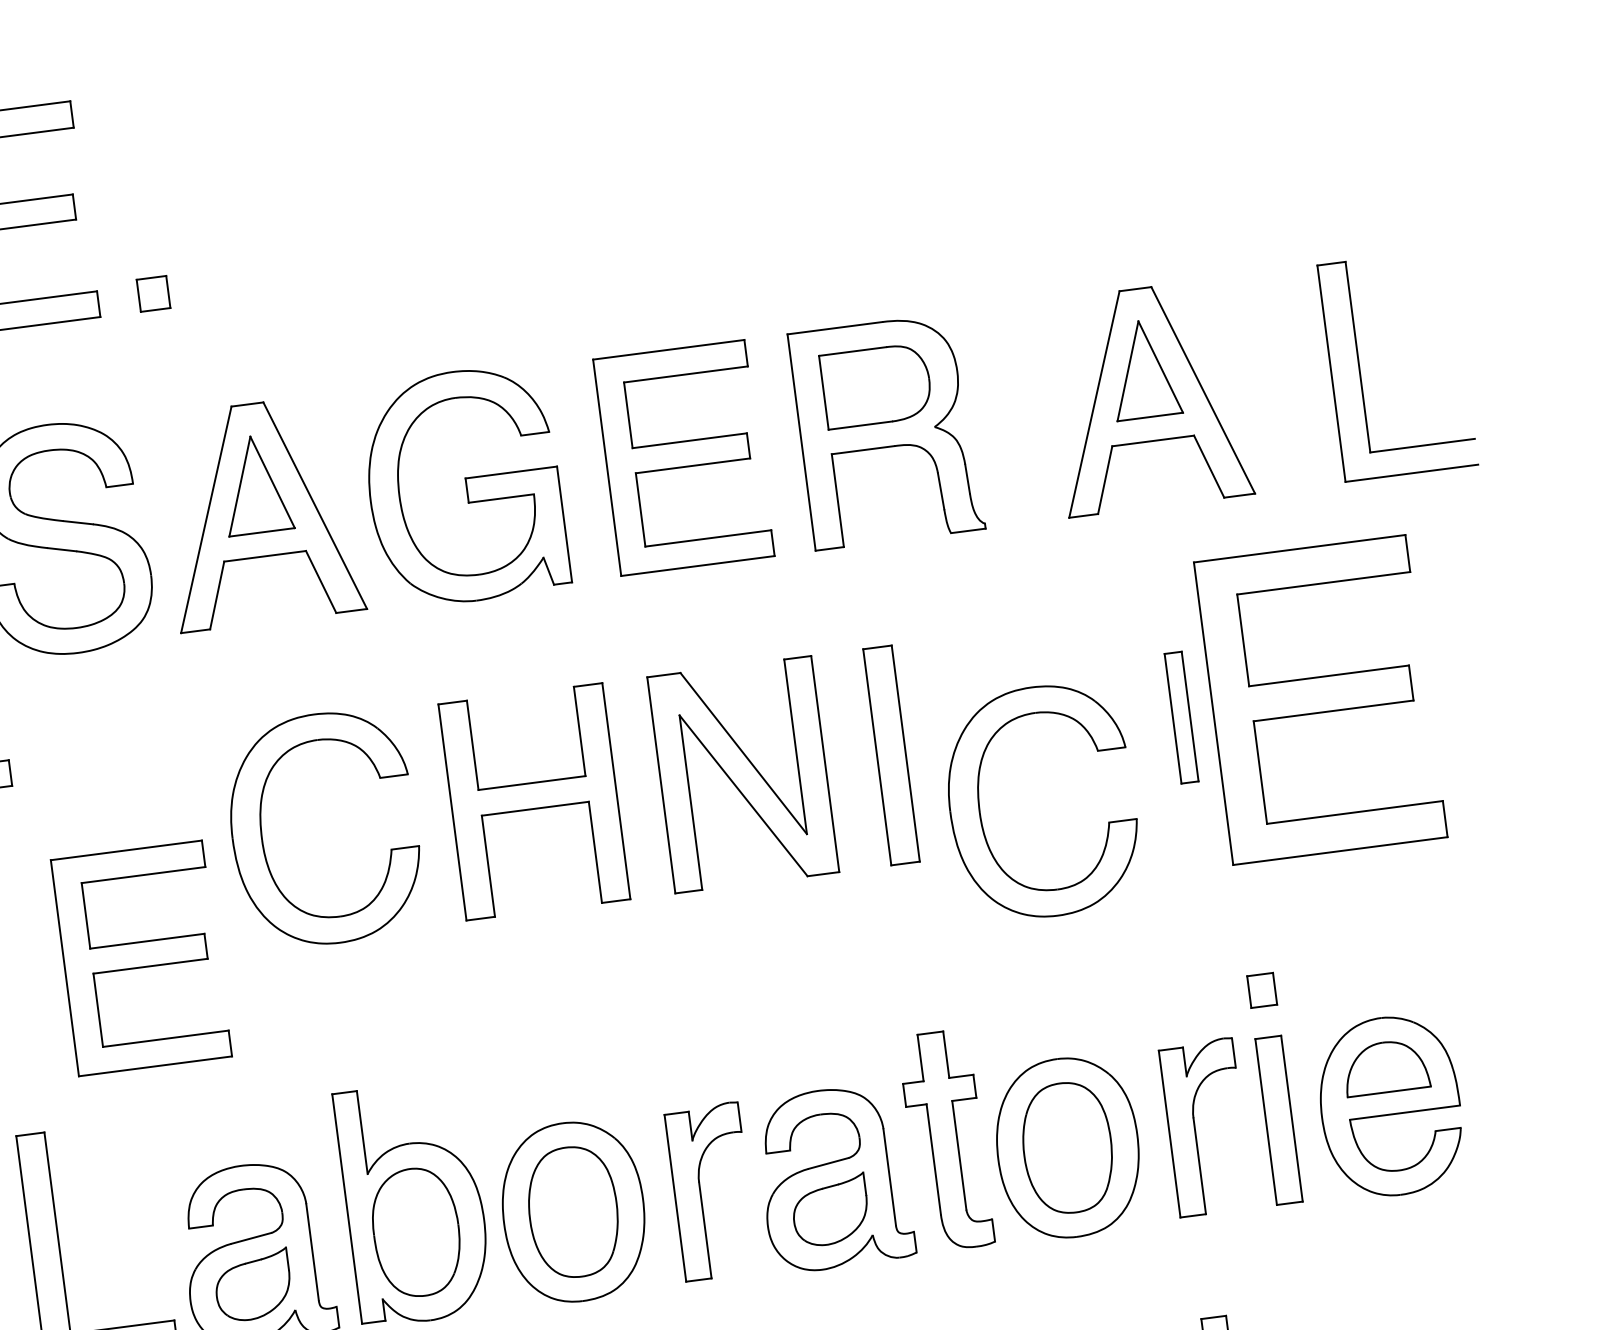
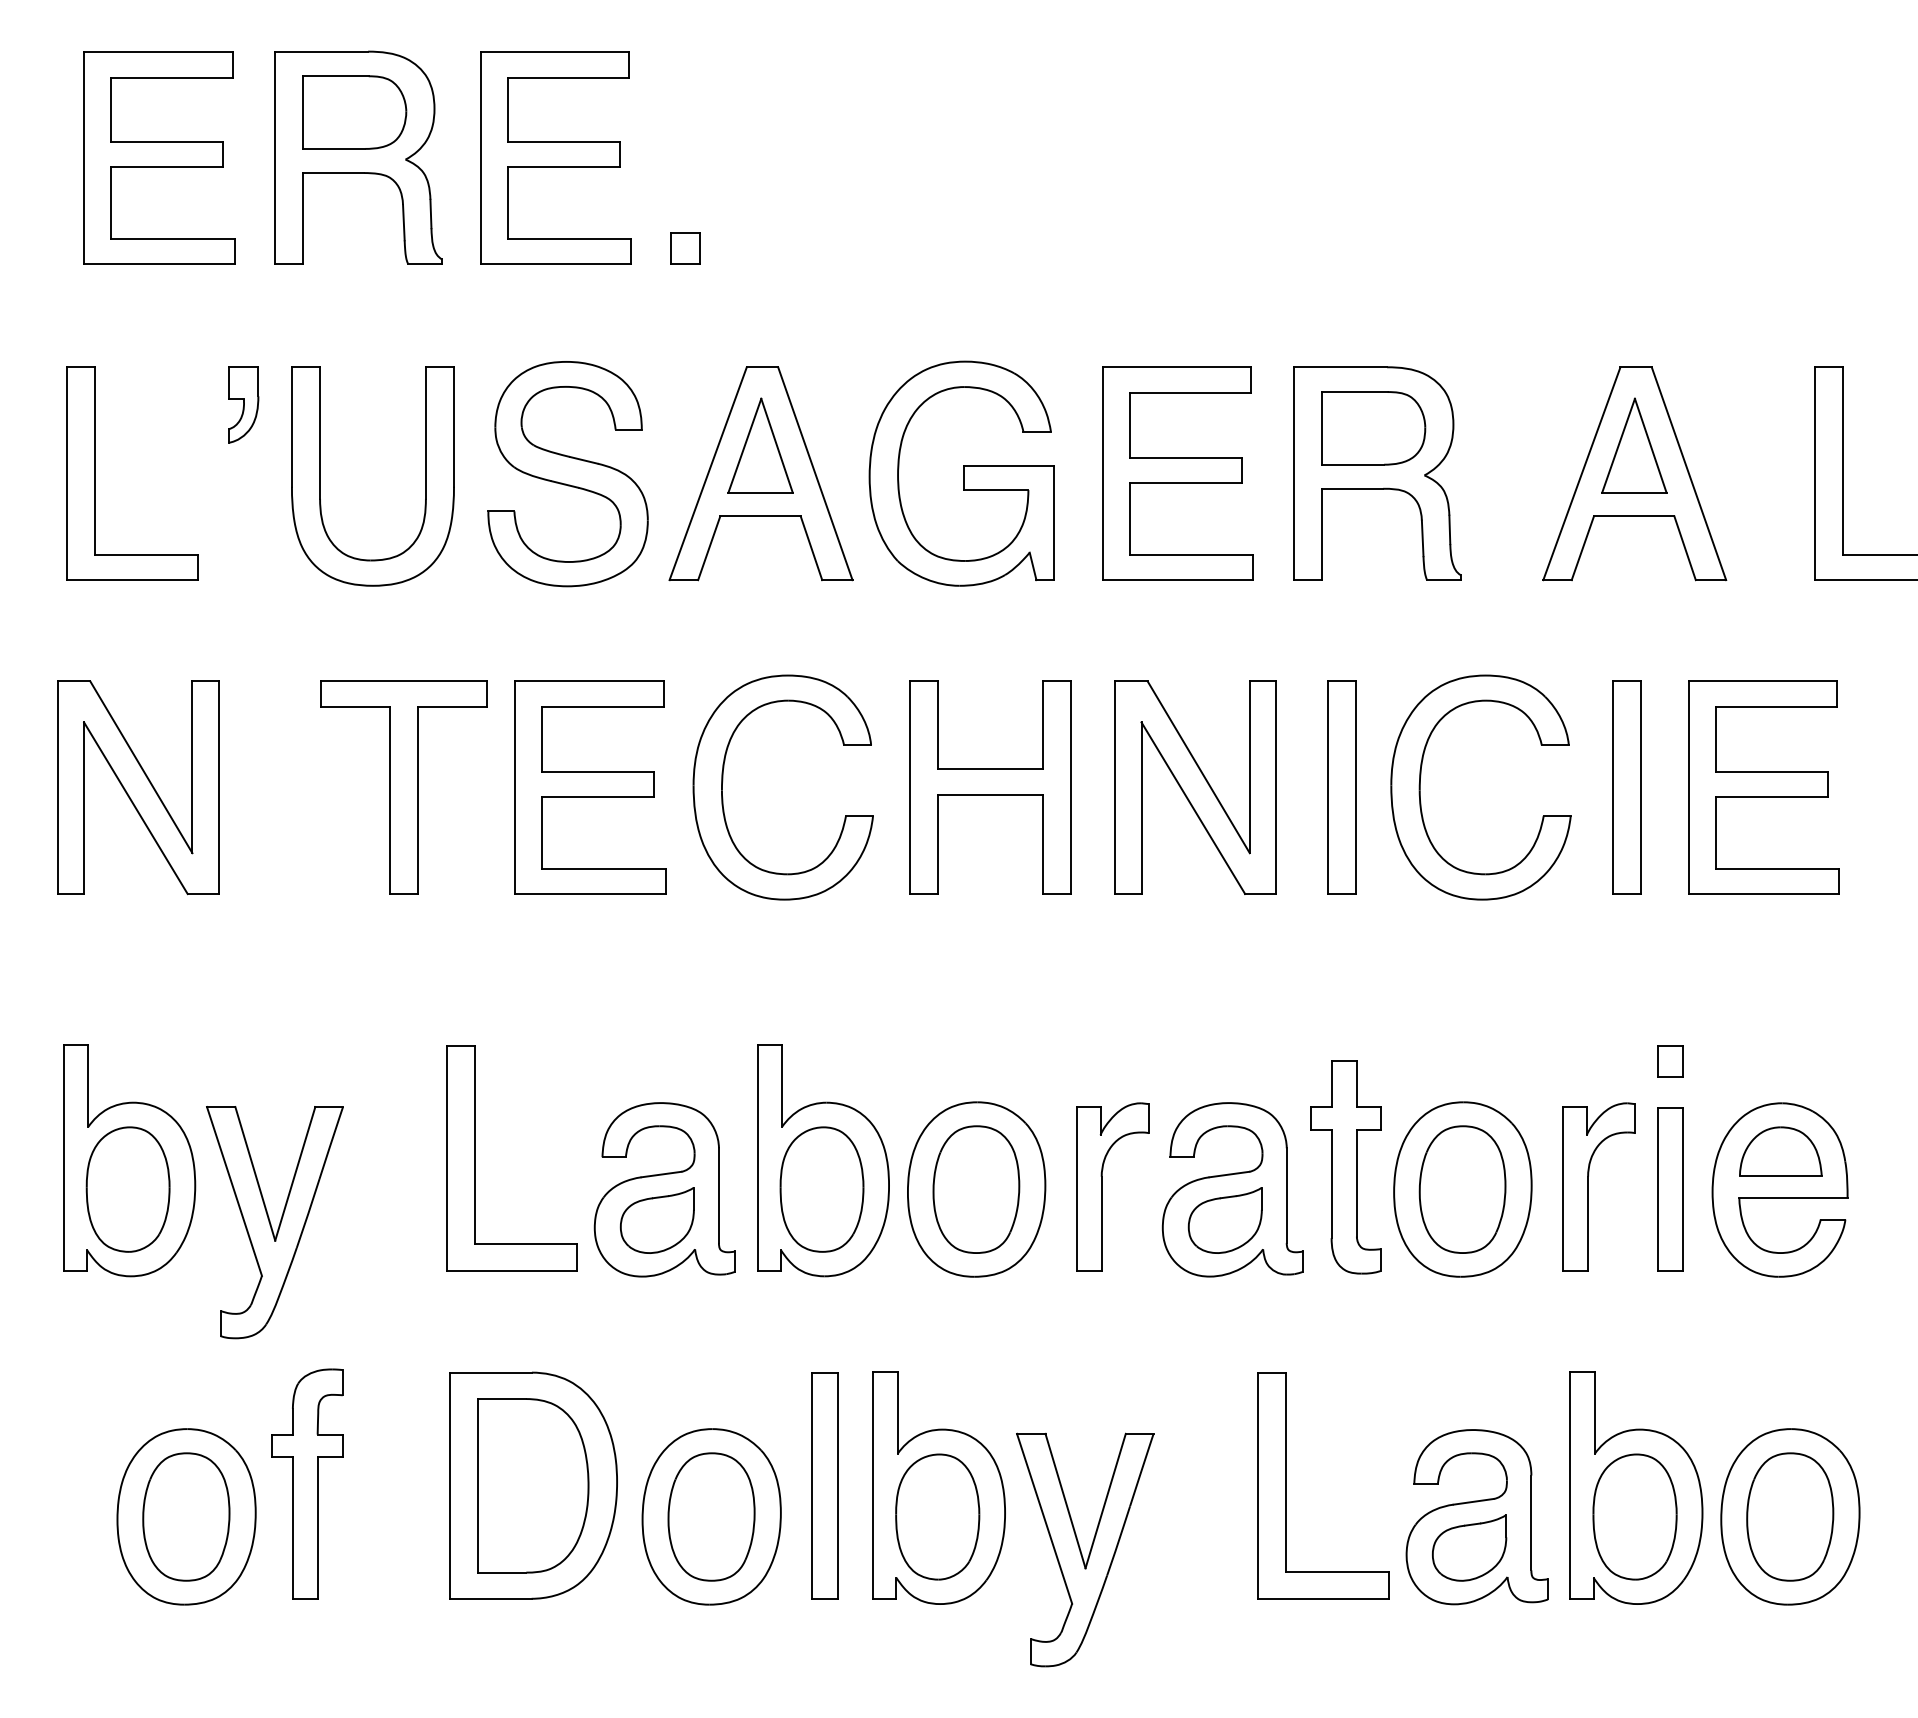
part: (1320, 699) -> (1763, 787), size x0.71
part: (1181, 717) -> (1626, 787), size x1.67
part: (980, 809) -> (1420, 787), moved
part: (141, 958) -> (590, 787), moved

